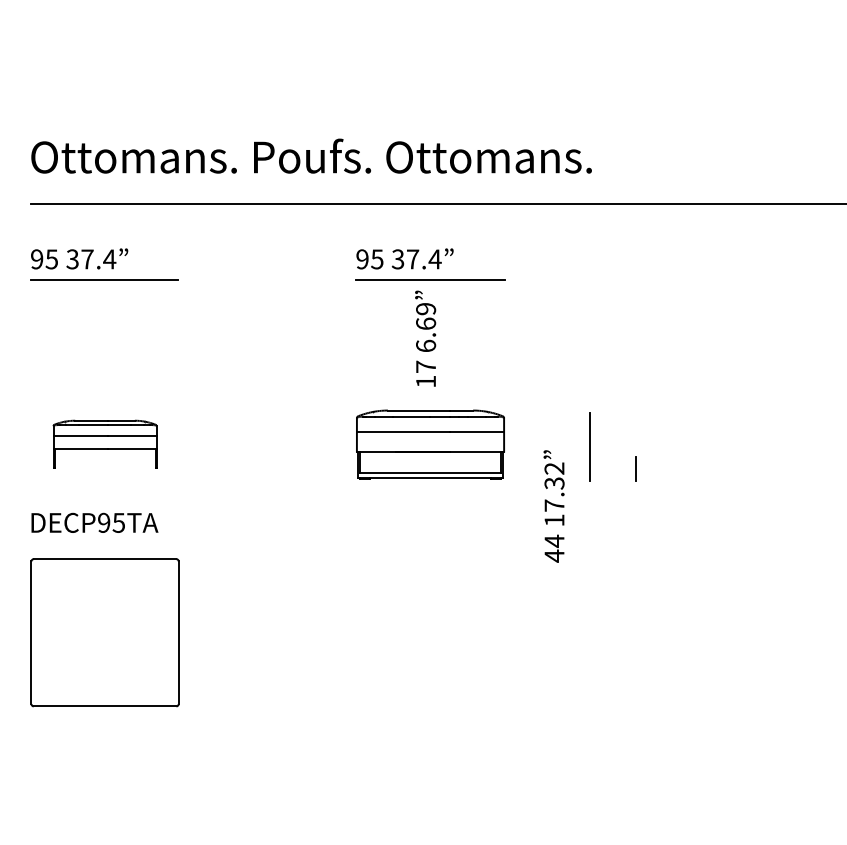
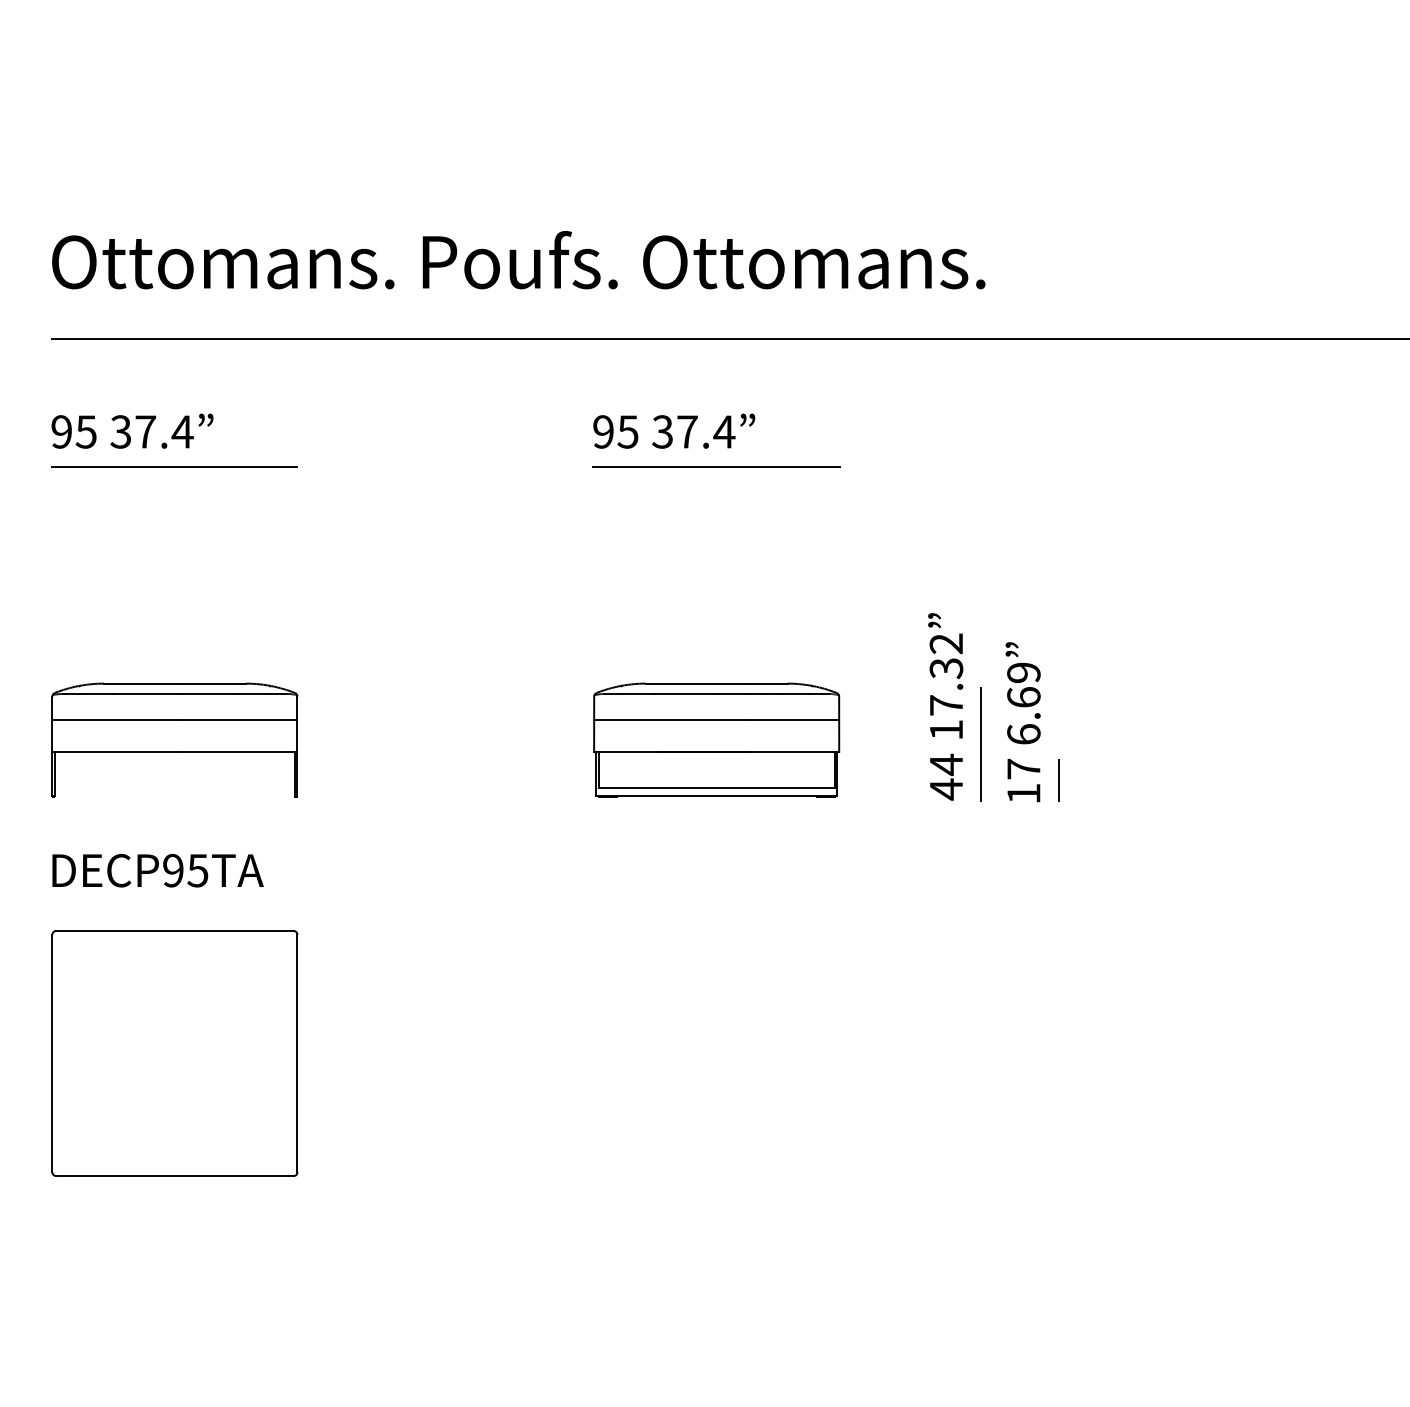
text: (425, 338) -> (1022, 721), moved
part: (104, 444) -> (173, 740), size x1.43
text: (553, 506) -> (944, 706), moved

